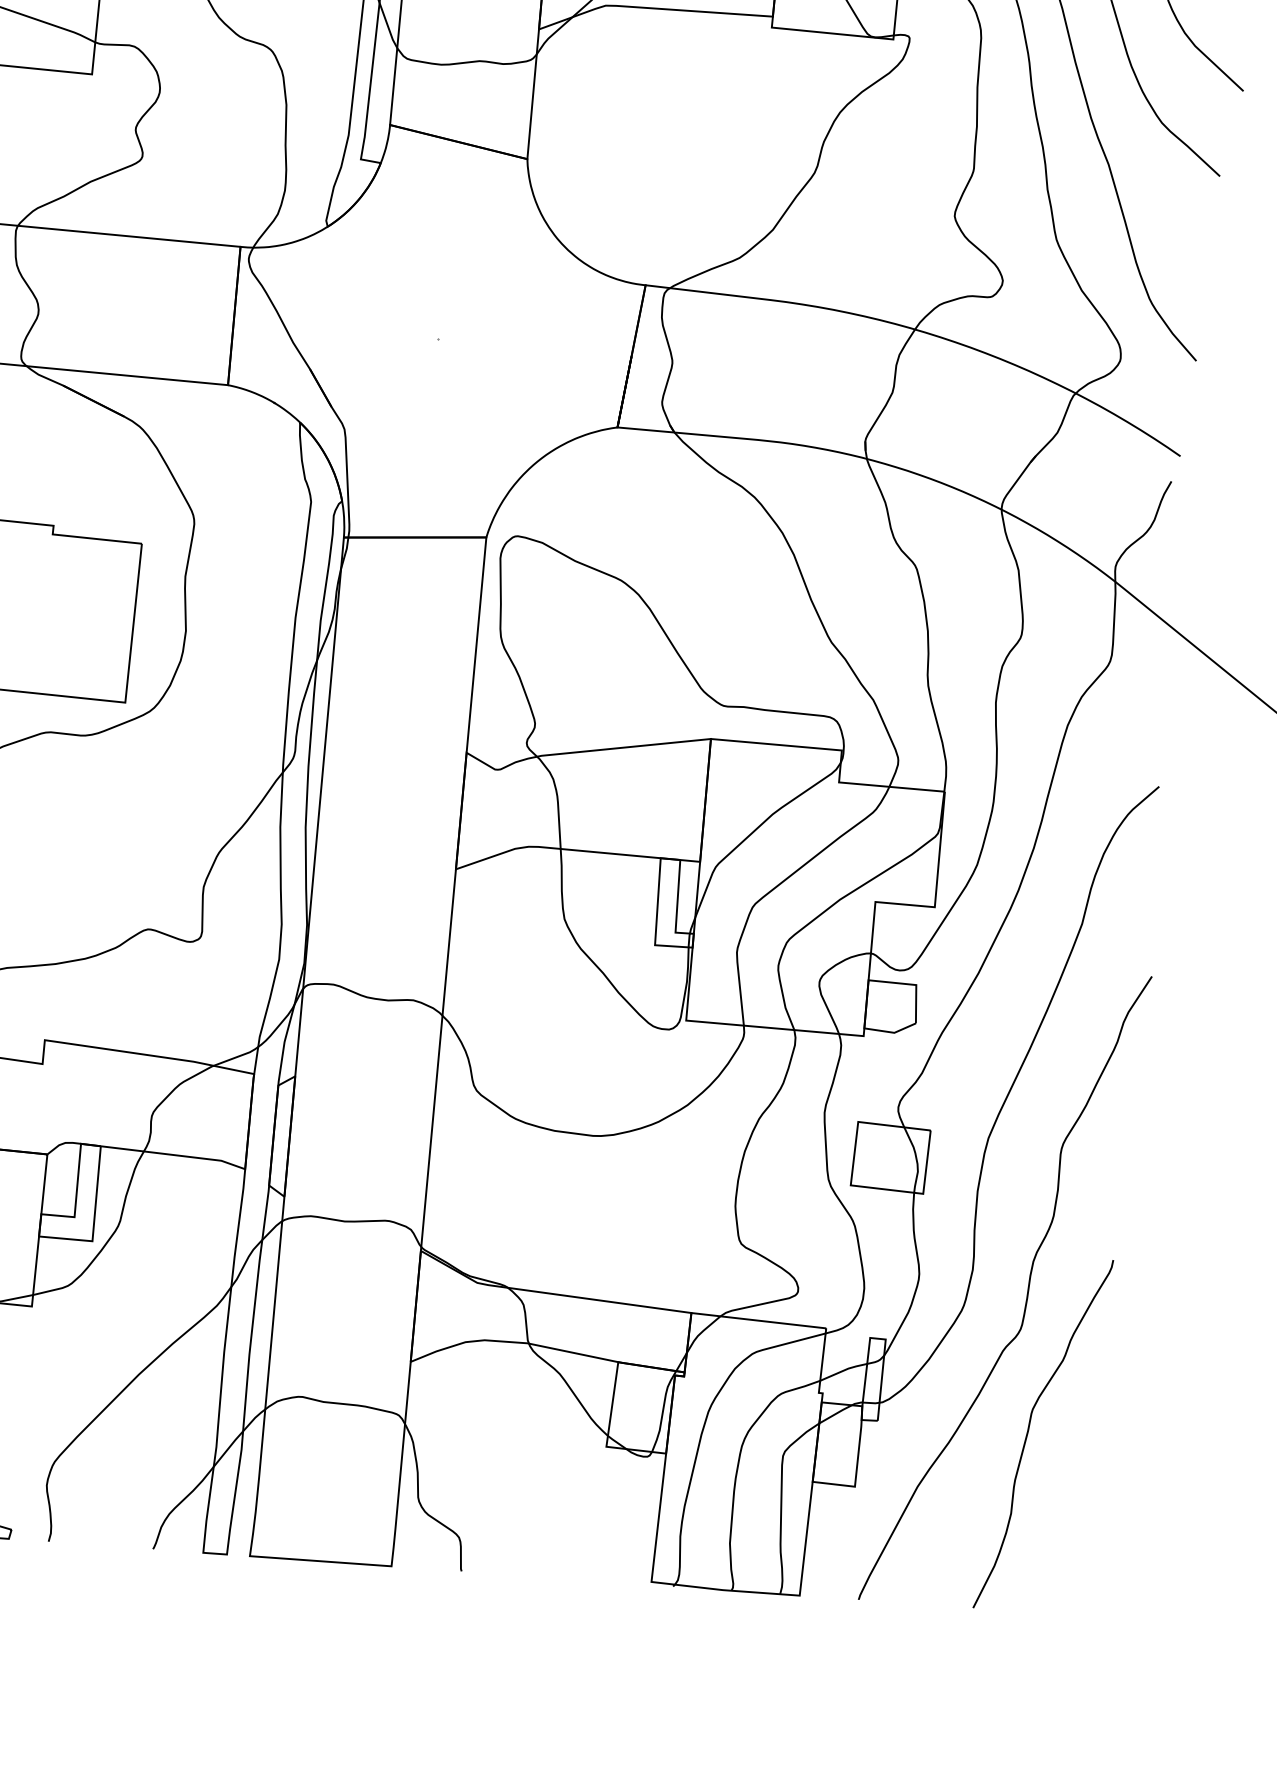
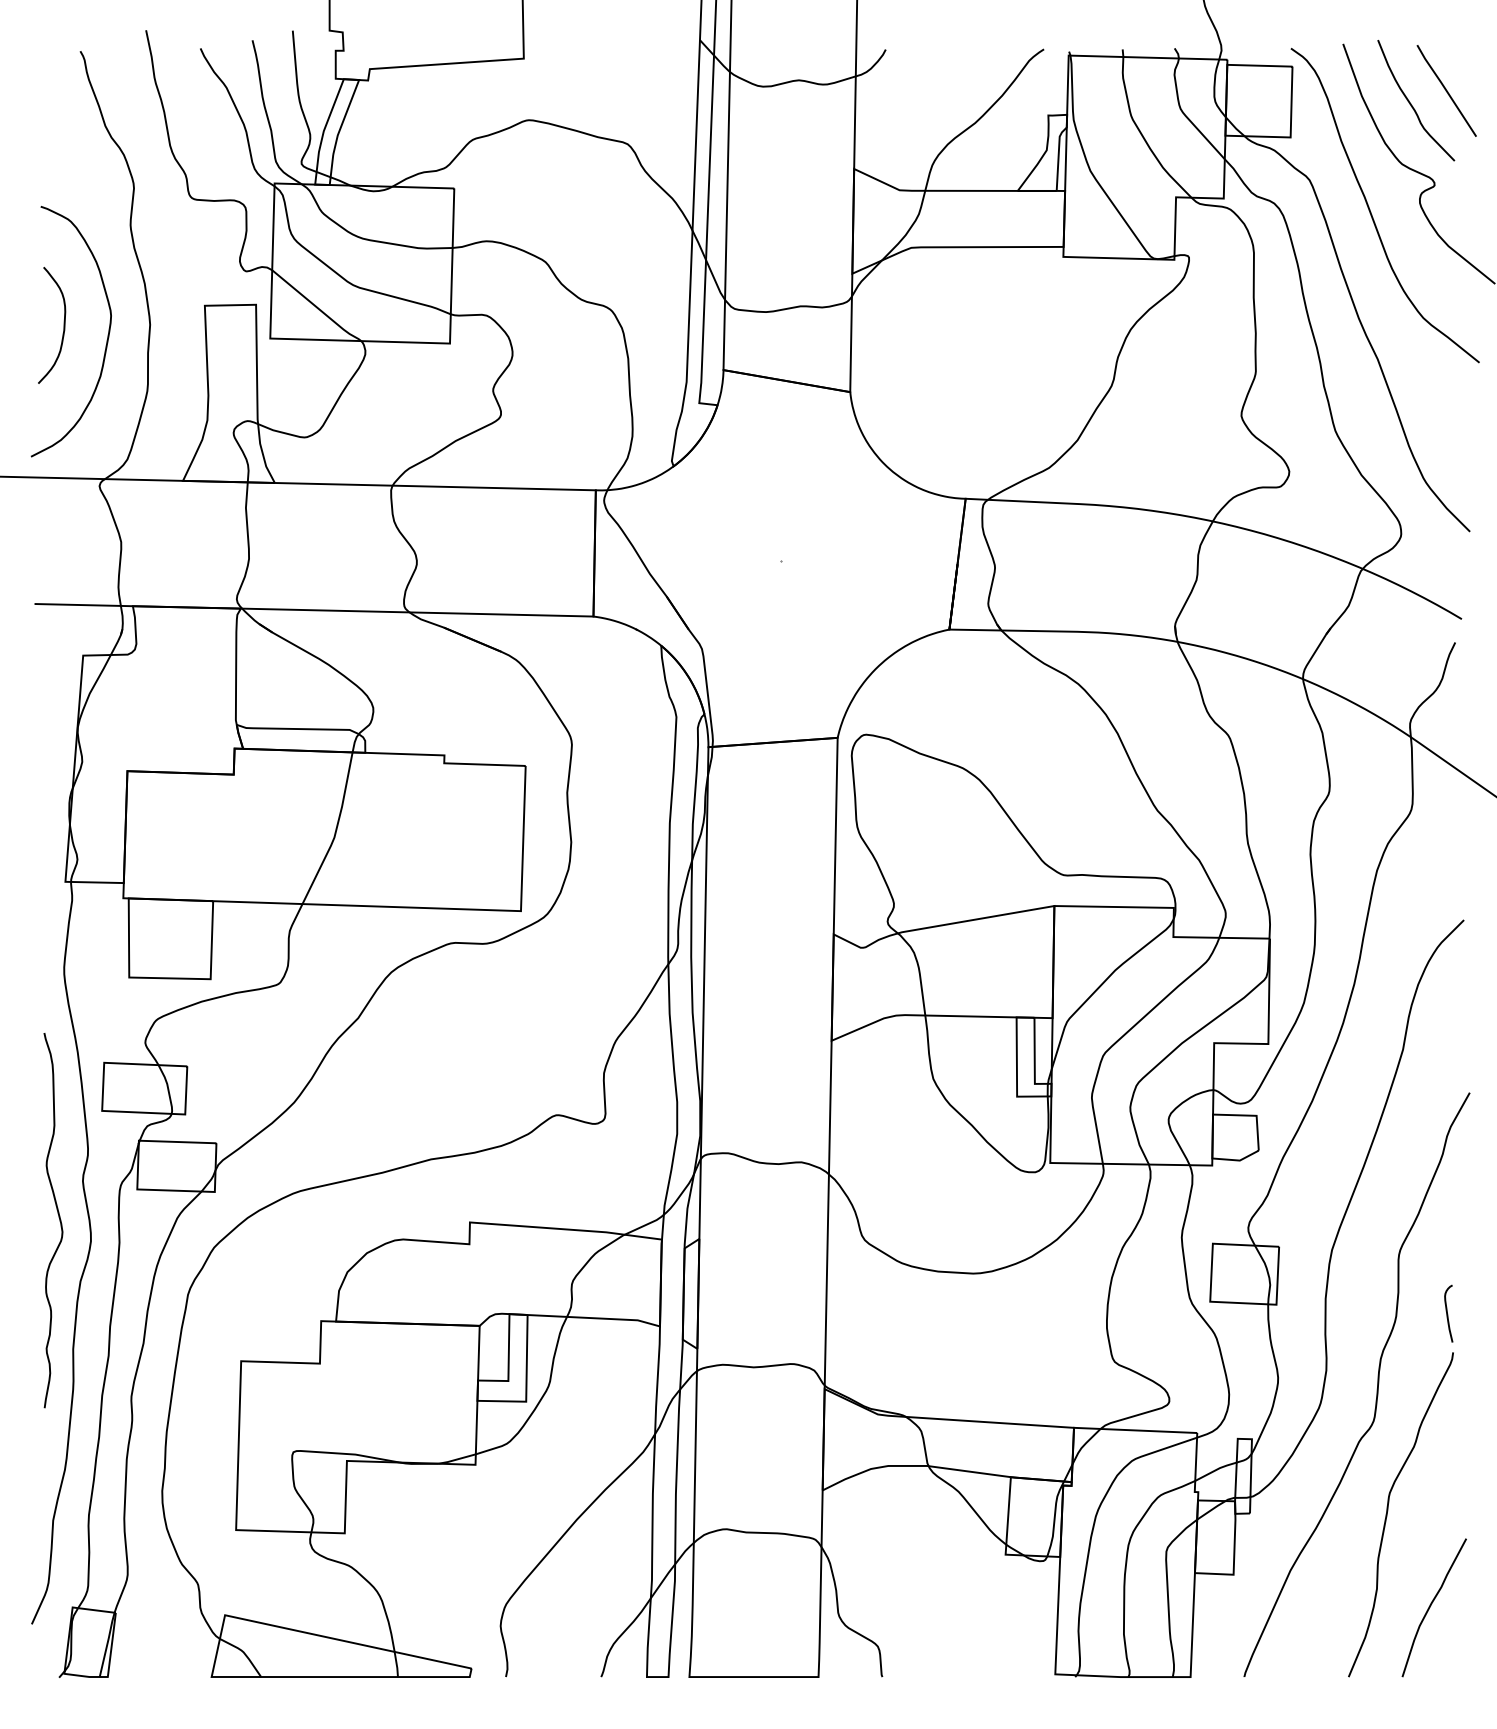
curve: (1110, 1216) -> (1447, 1313), added
curve: (1069, 1536) -> (1431, 1605), added

